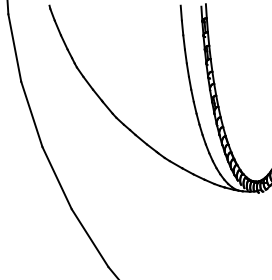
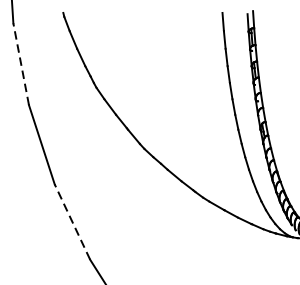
line: (14, 47) -> (20, 63), solid -> dashed
line: (56, 177) -> (71, 221), solid -> dashed

